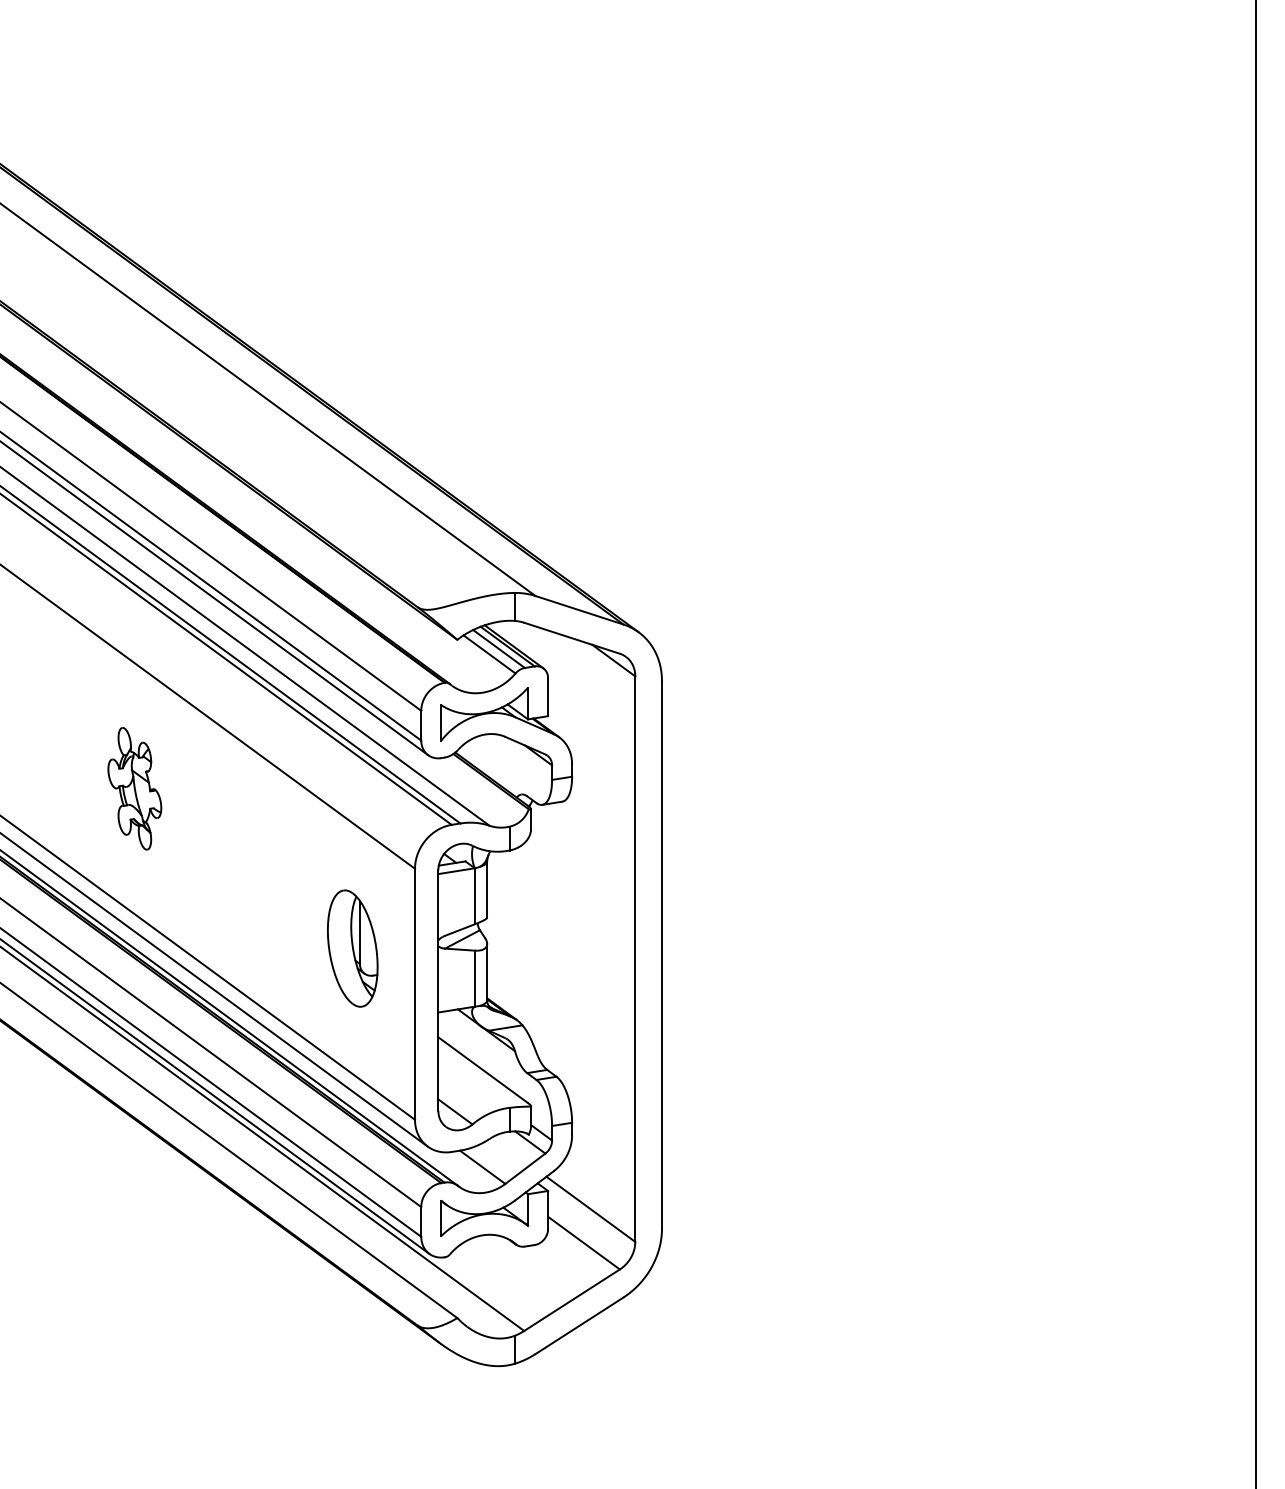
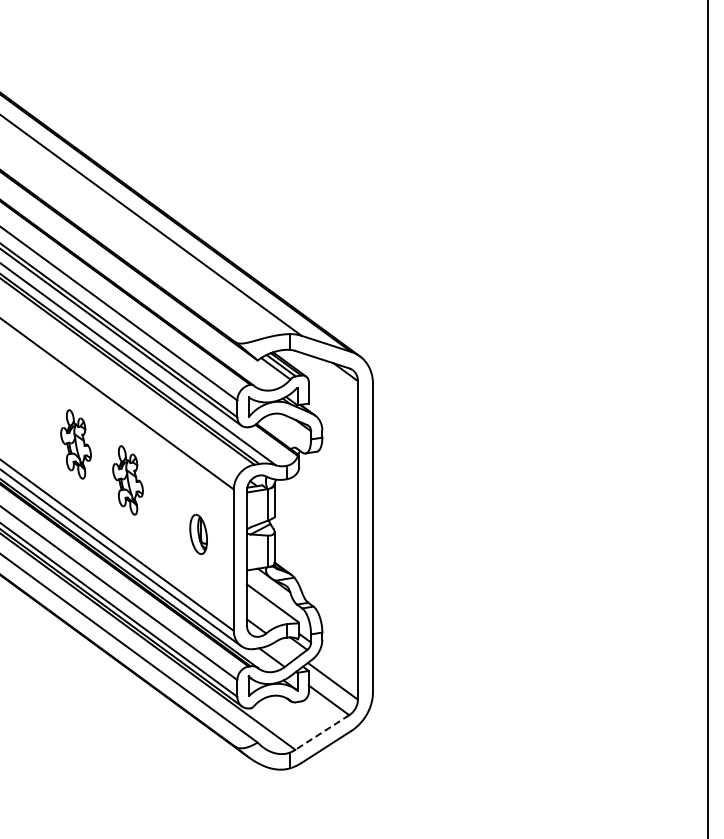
part: (226, 852) -> (127, 480), added
part: (352, 948) -> (198, 534), size x0.6
line: (570, 1300) -> (321, 732), solid -> dashed

